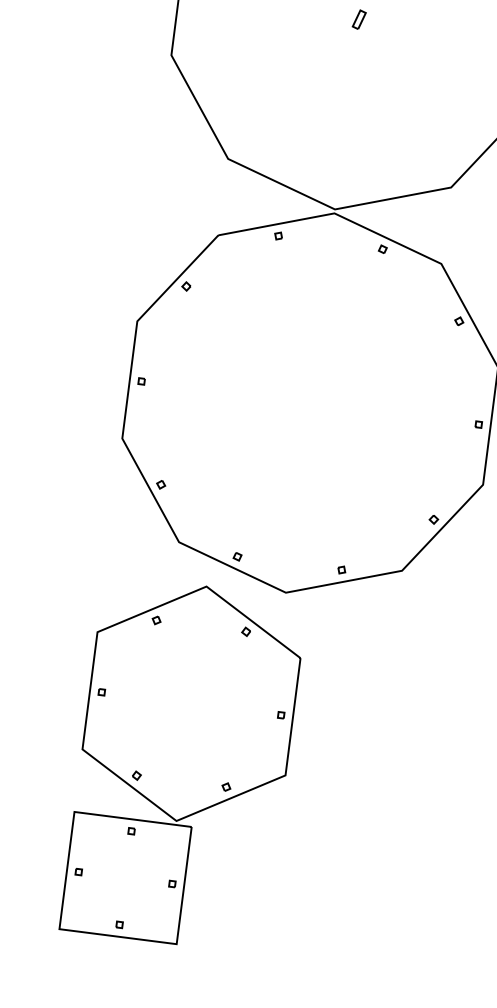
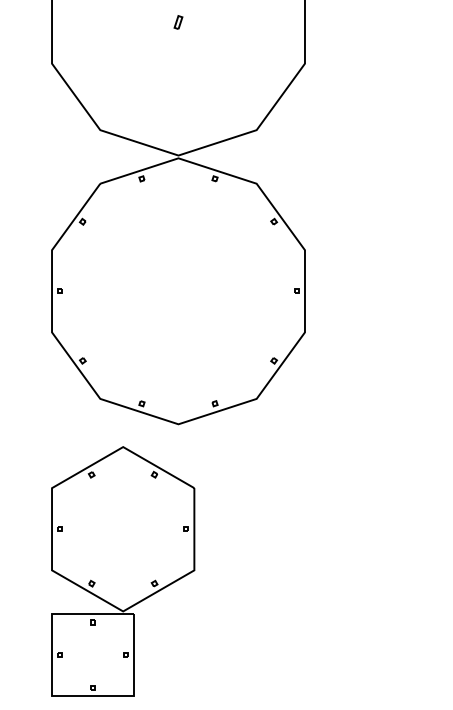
part: (184, 764) -> (123, 571), moved

